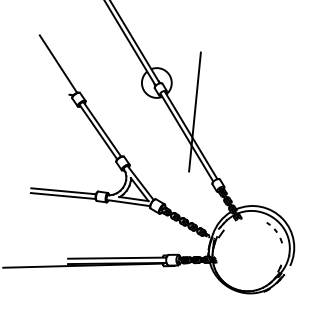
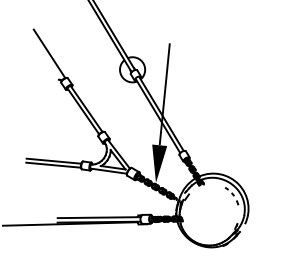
fill: (188, 193) -> (159, 163), added

